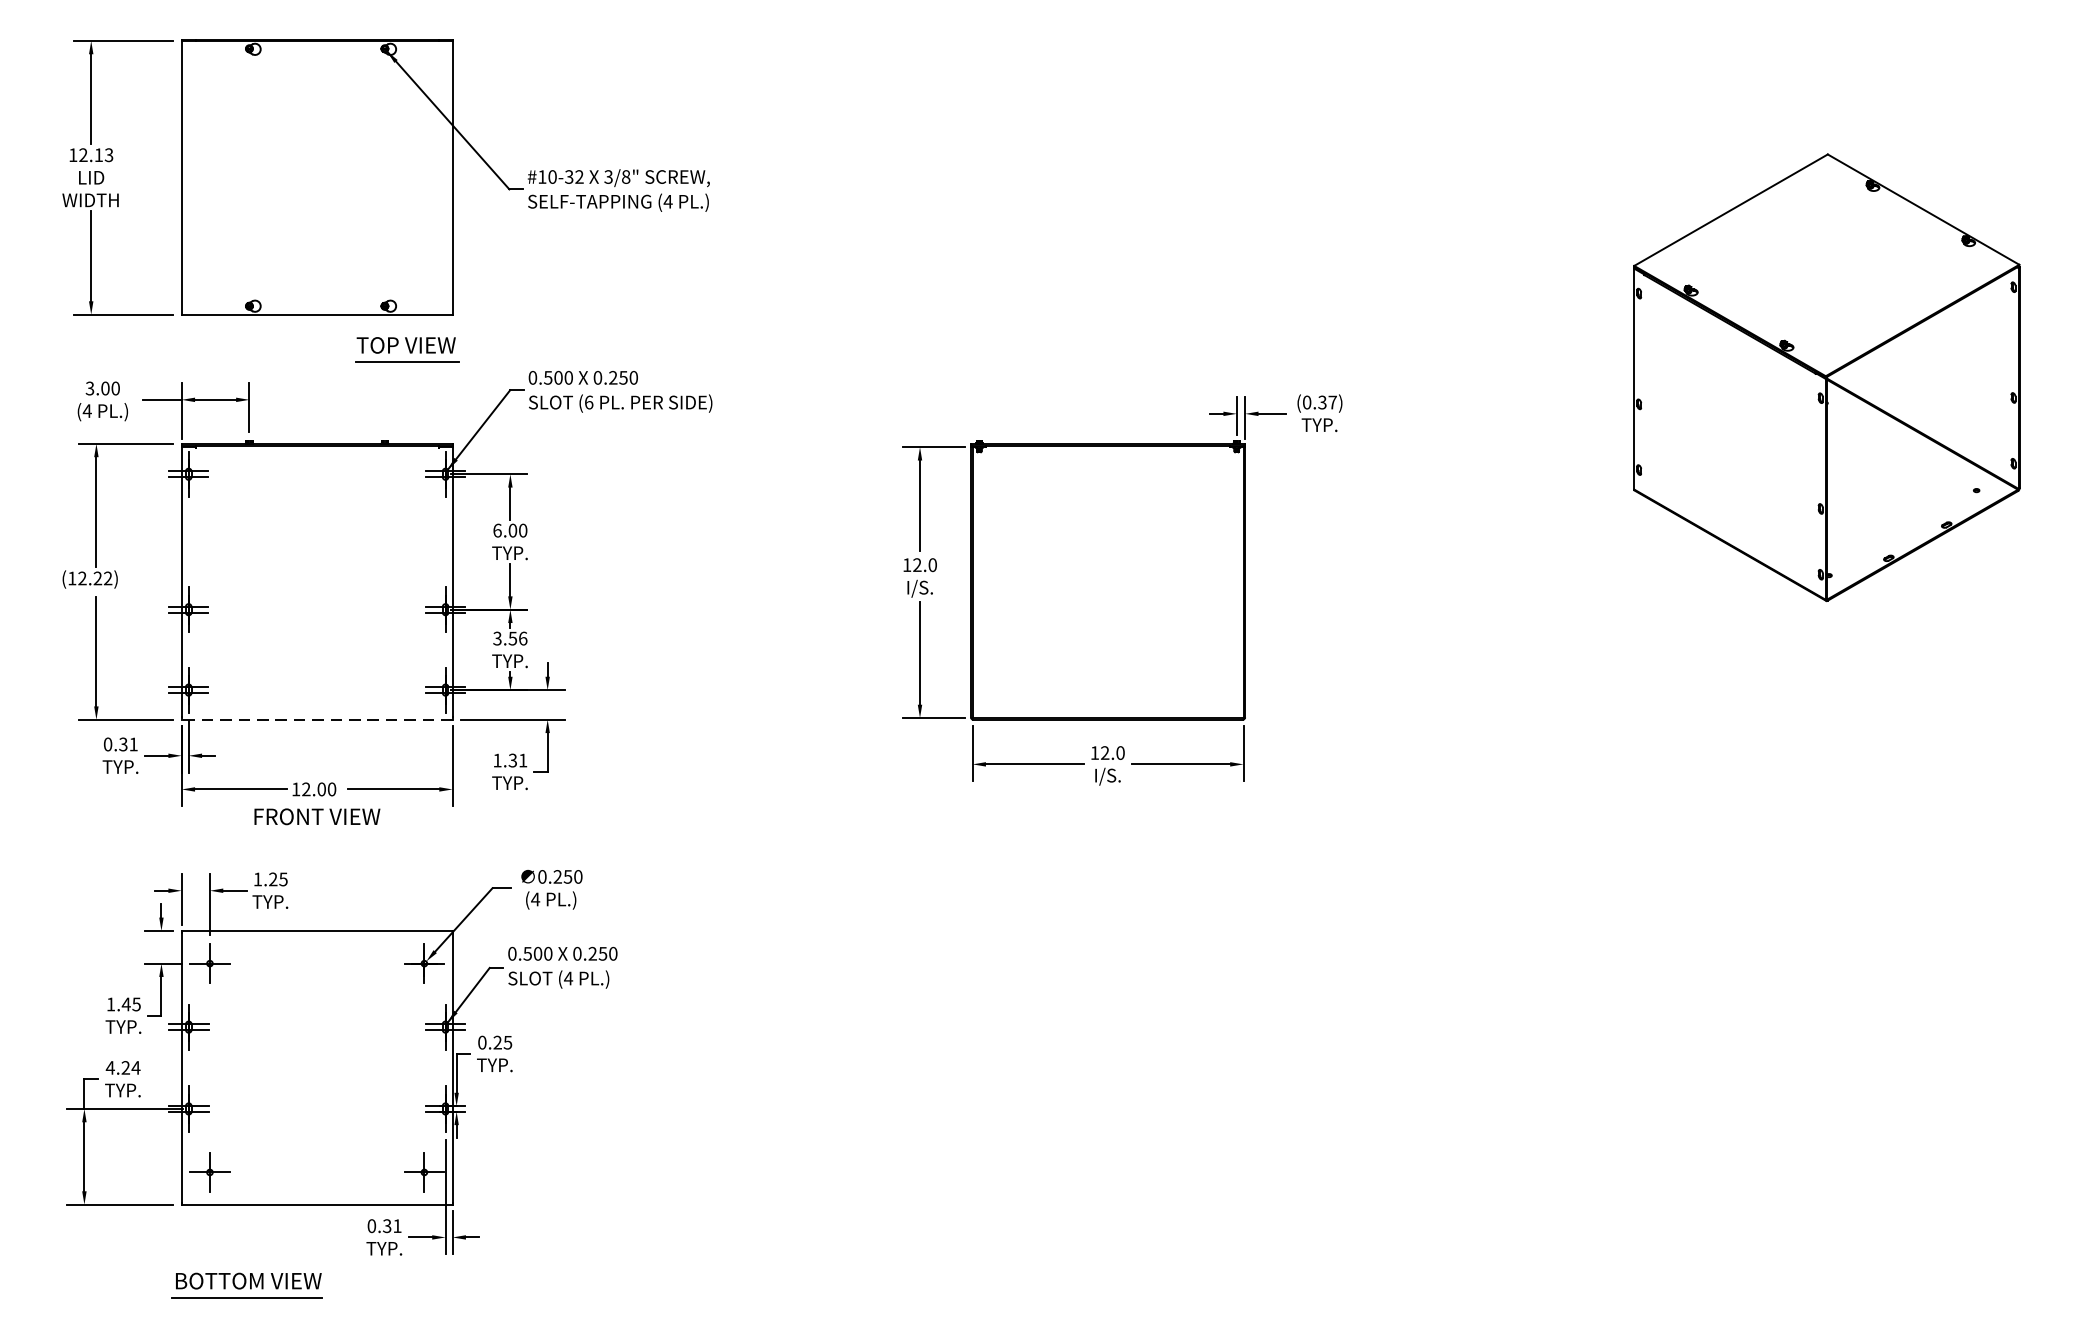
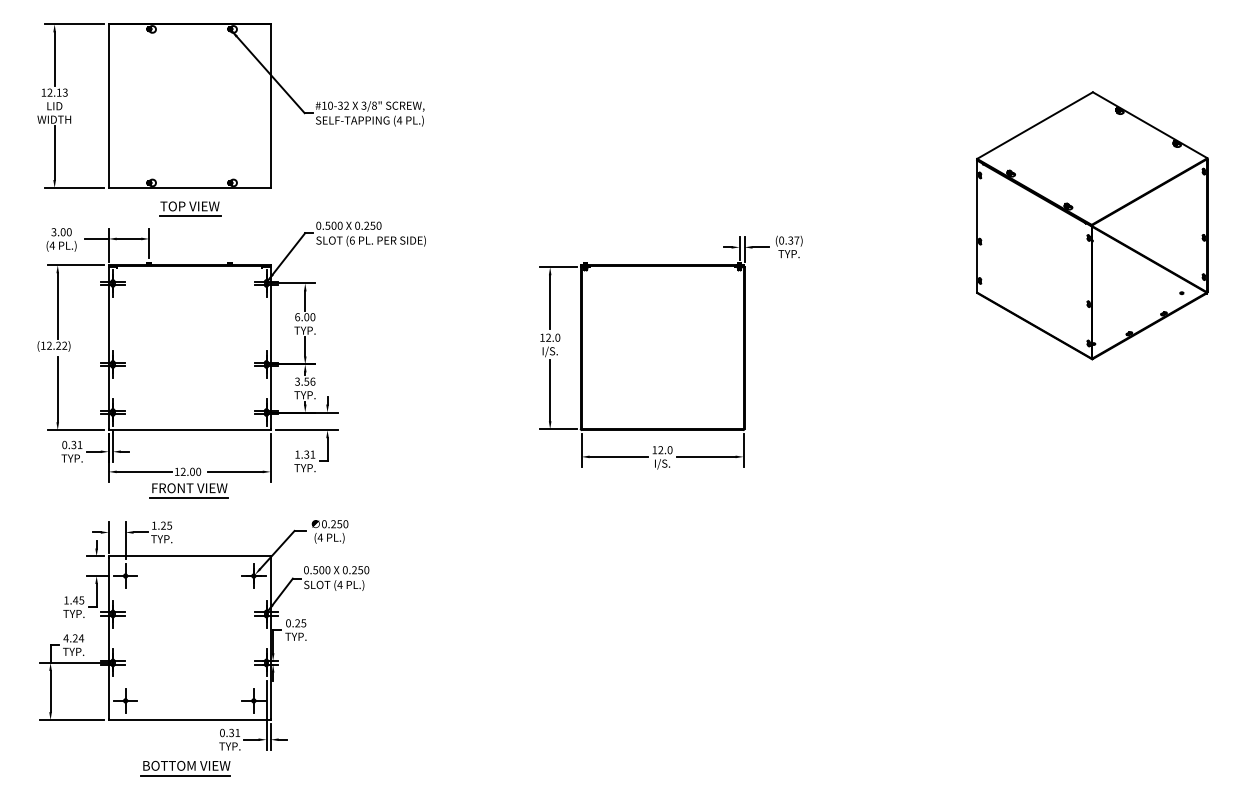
part: (407, 348) -> (190, 208), moved
line: (316, 720) -> (189, 430), dashed -> solid
line: (315, 833) -> (188, 498), added
part: (246, 1285) -> (185, 768), moved

